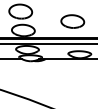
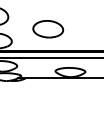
part: (72, 21) -> (47, 29), moved

